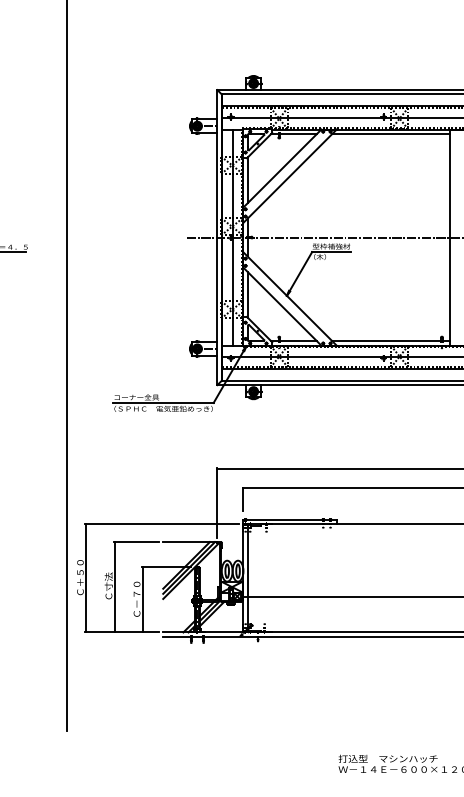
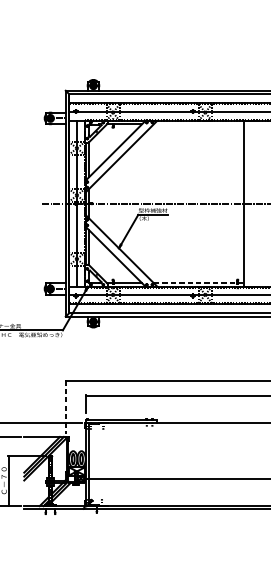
line: (391, 133) -> (199, 123), removed
line: (391, 341) -> (199, 283), solid -> dashed
line: (217, 502) -> (65, 406), solid -> dashed

